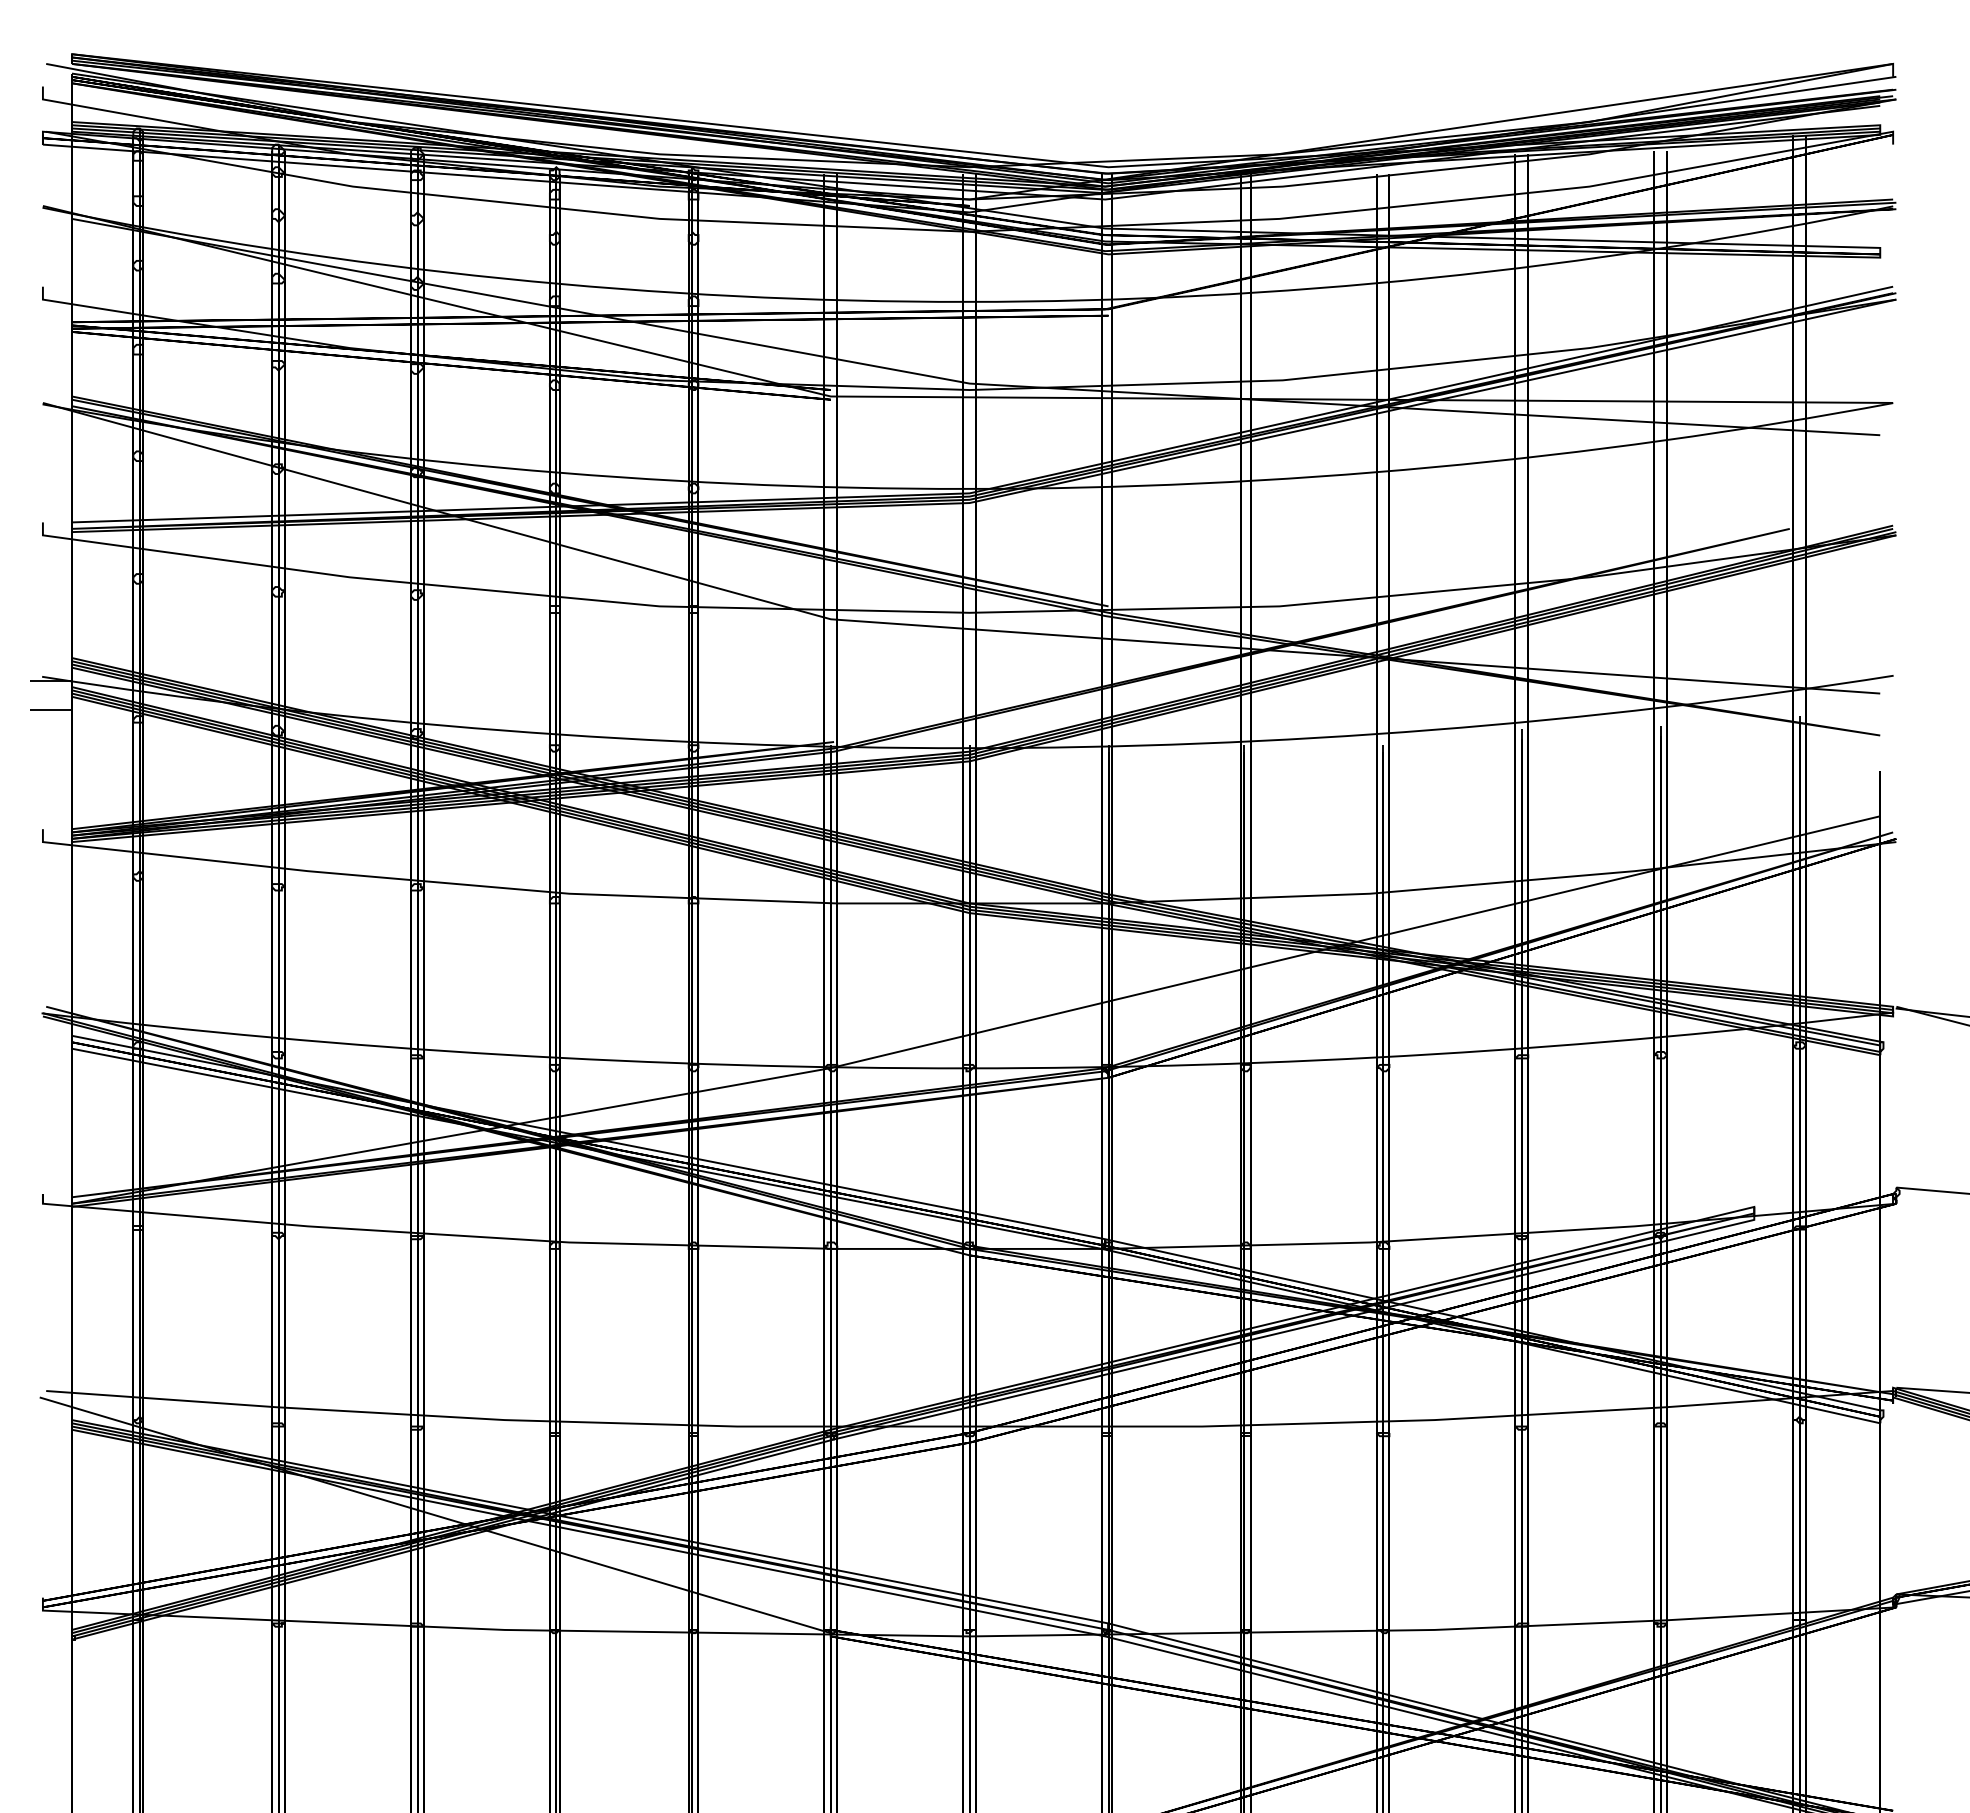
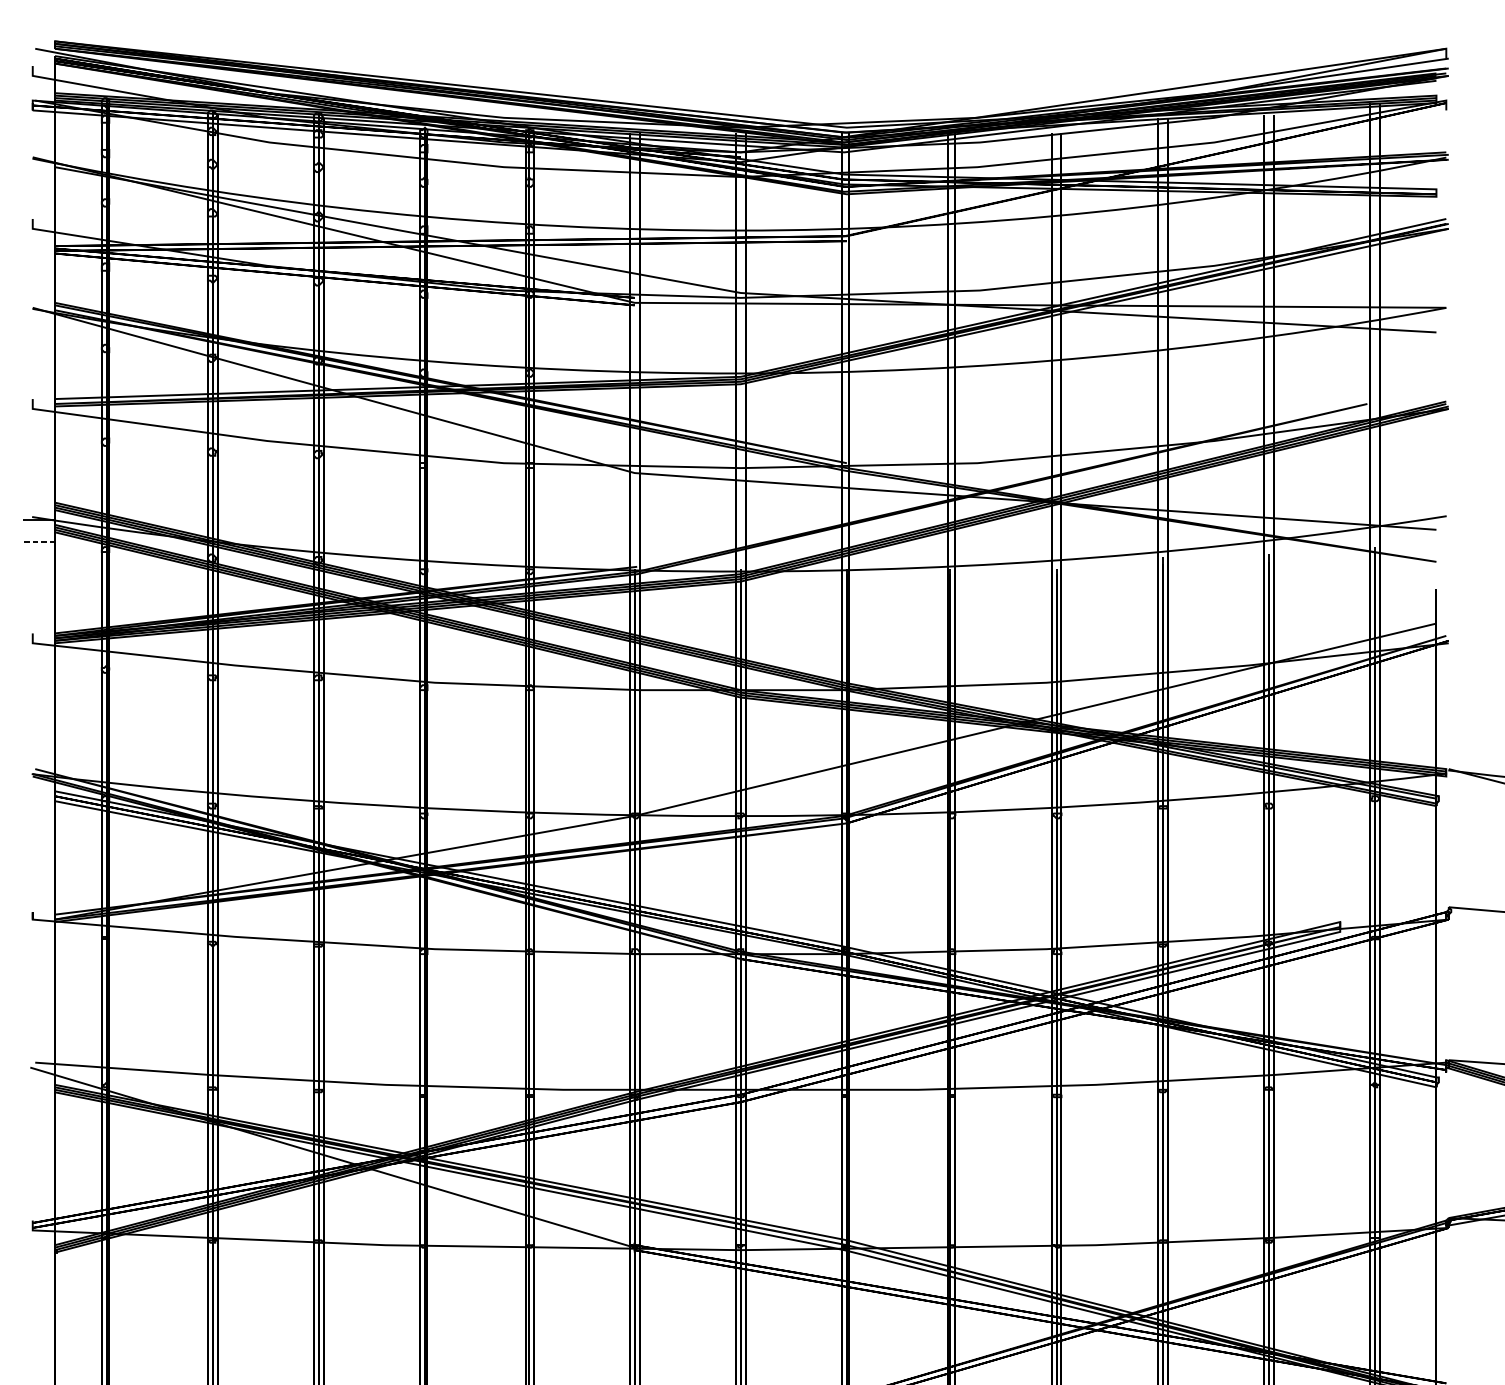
line: (51, 709) -> (39, 541), solid -> dashed

